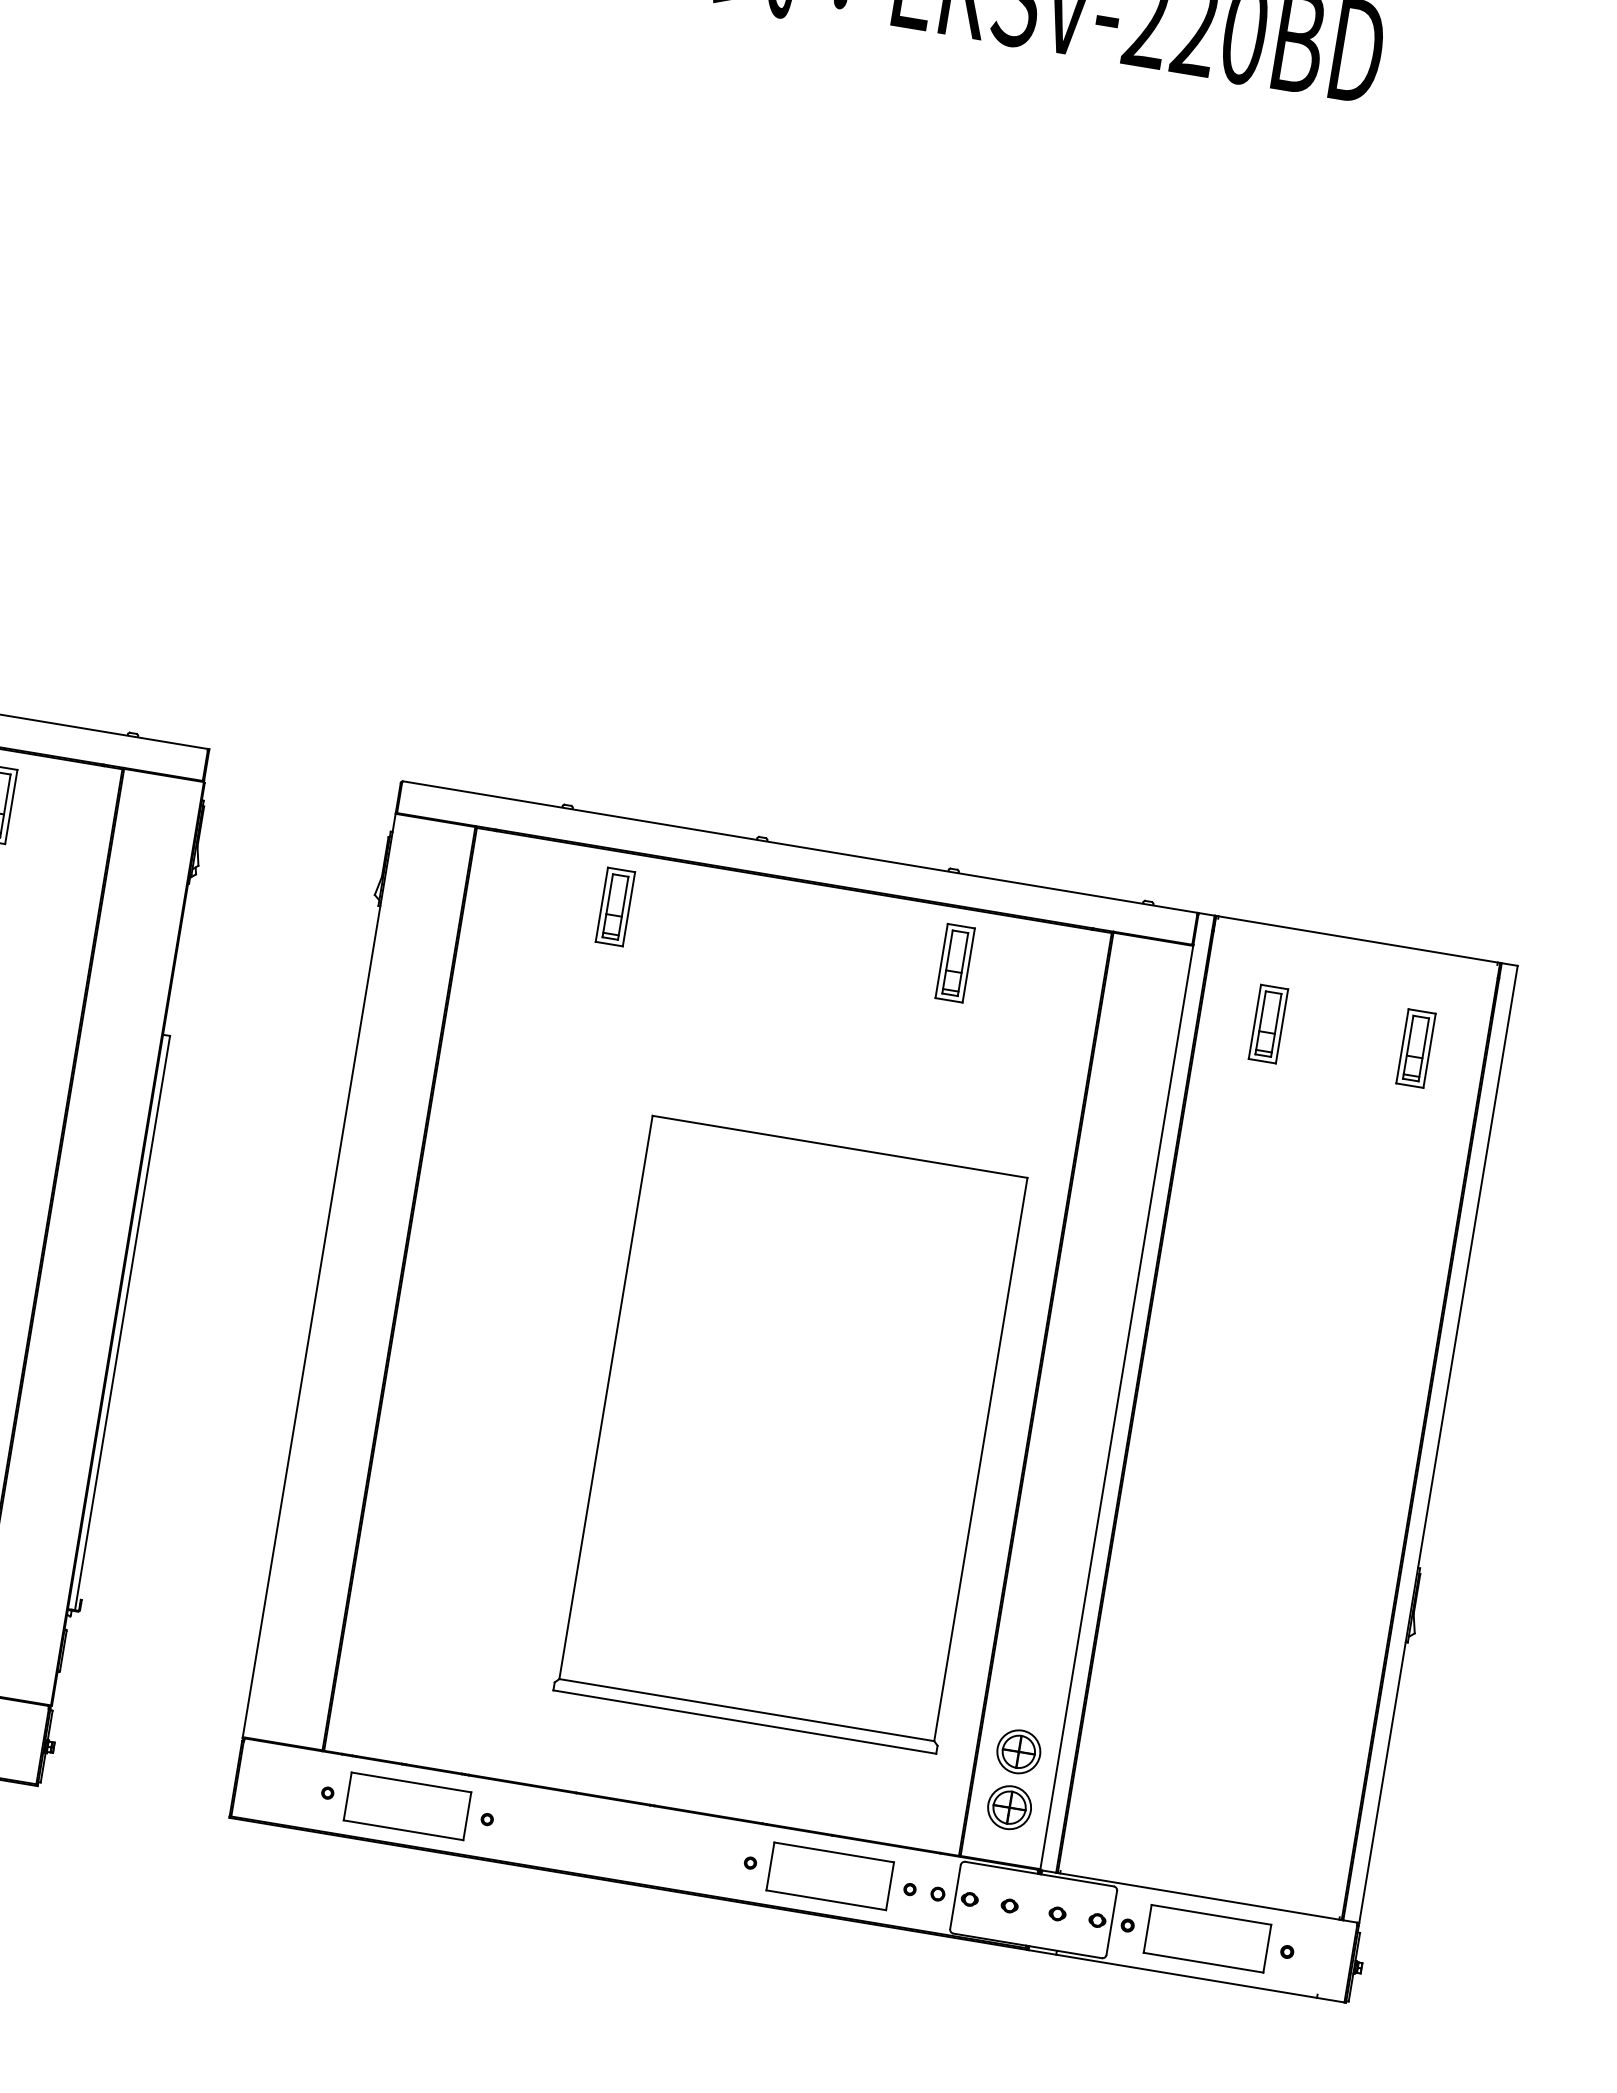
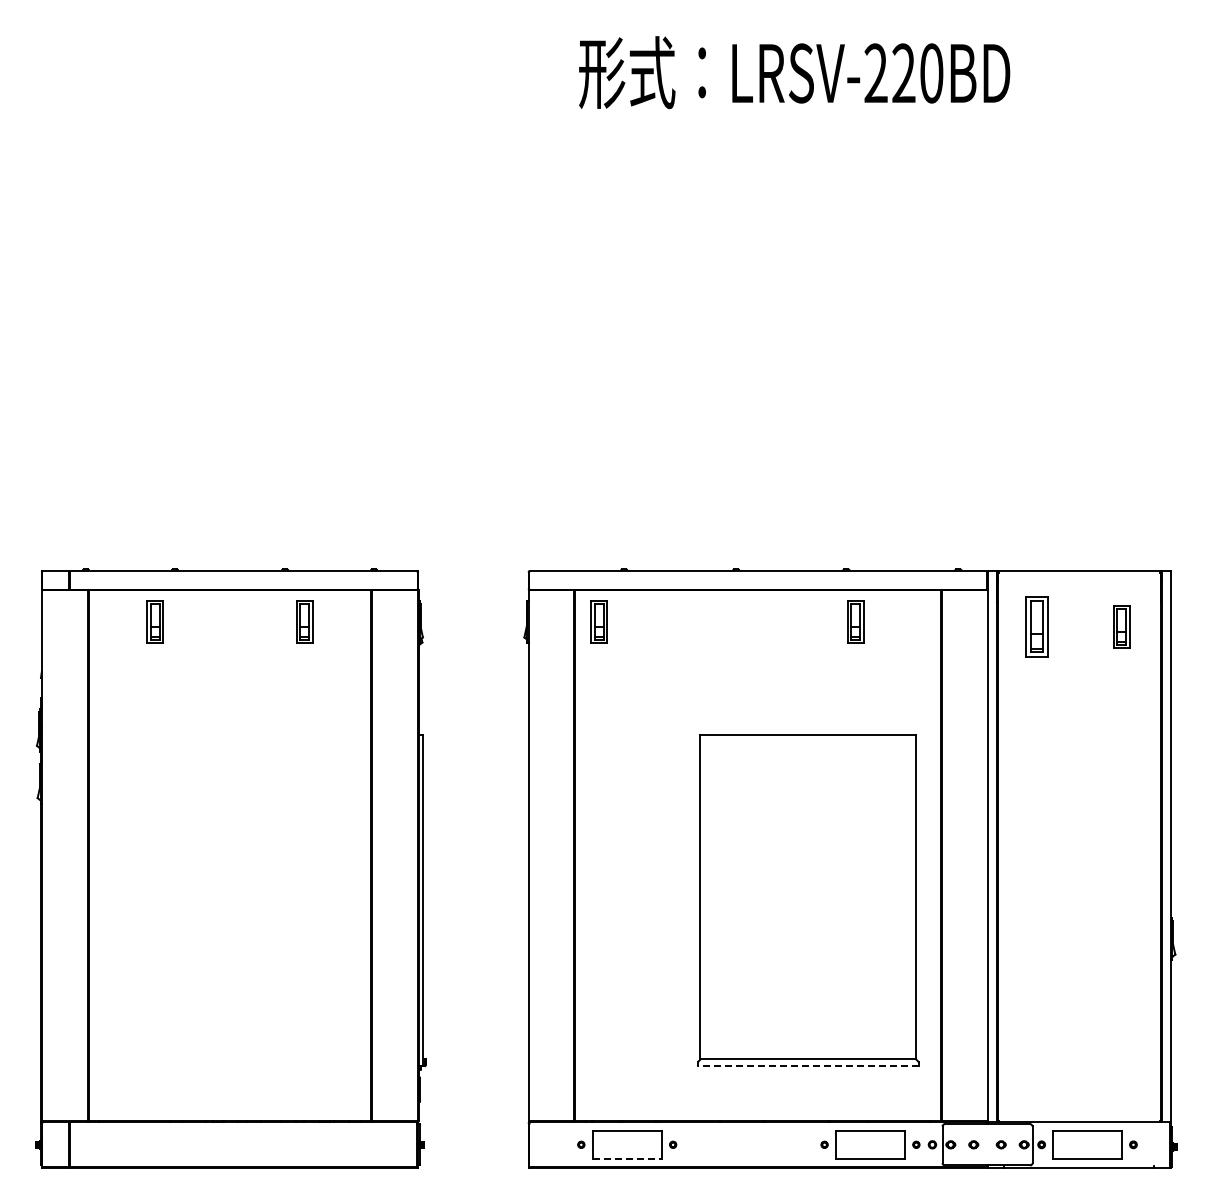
part: (614, 906) -> (598, 621), moved
part: (1267, 1023) -> (1036, 626), size x1.4
line: (743, 1722) -> (807, 1066), solid -> dashed
part: (1014, 1779) -> (964, 1073), removed
line: (404, 1830) -> (627, 1158), solid -> dashed

